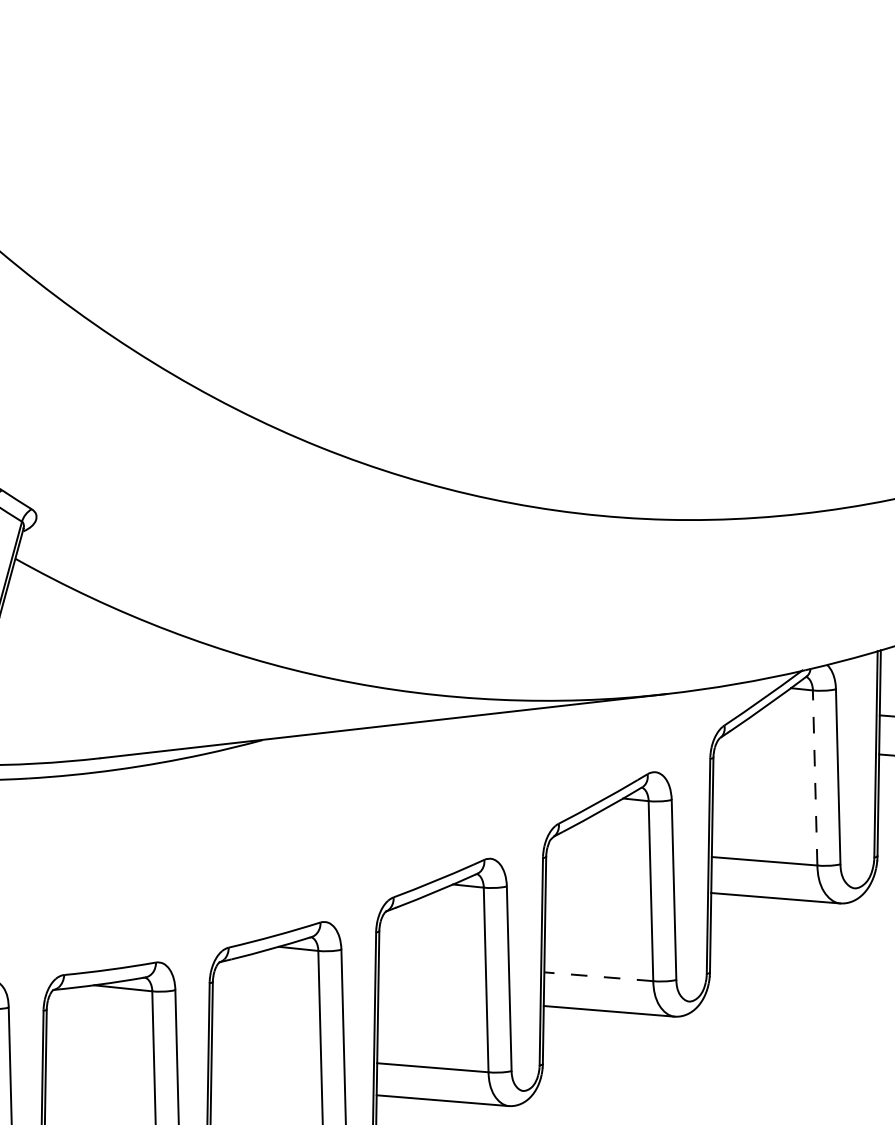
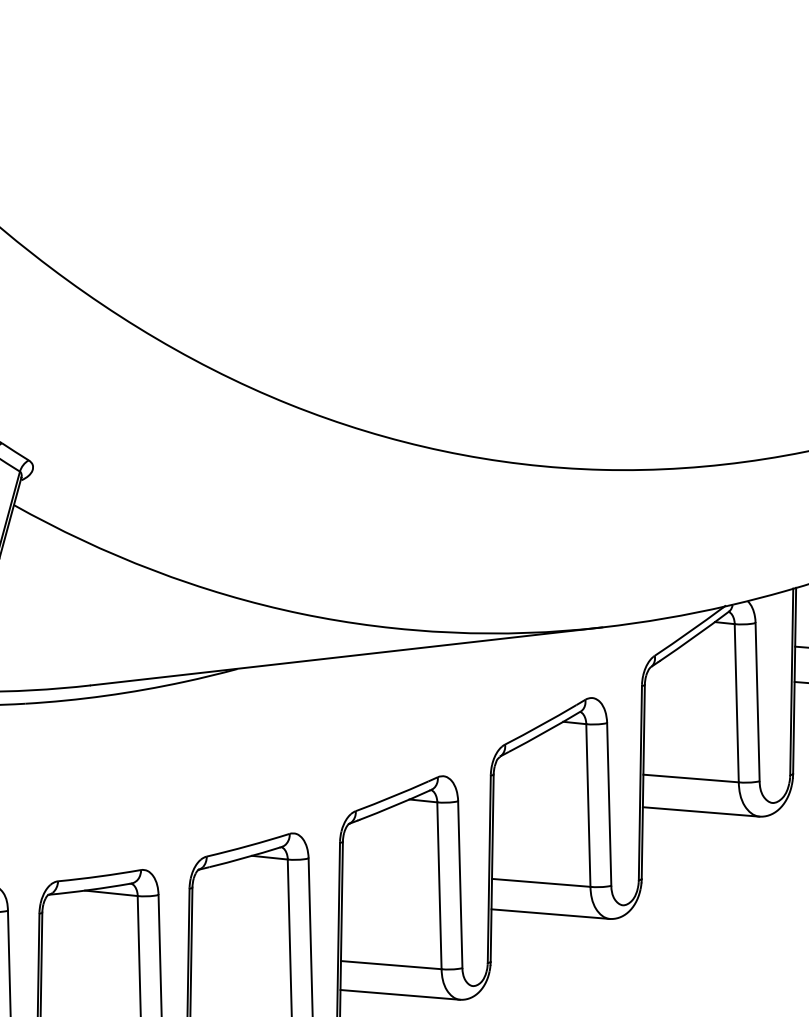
line: (814, 777) -> (736, 702), dashed -> solid
line: (597, 976) -> (540, 882), dashed -> solid

